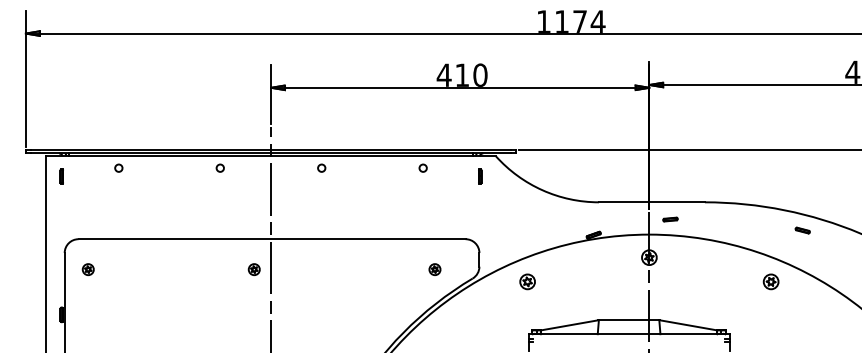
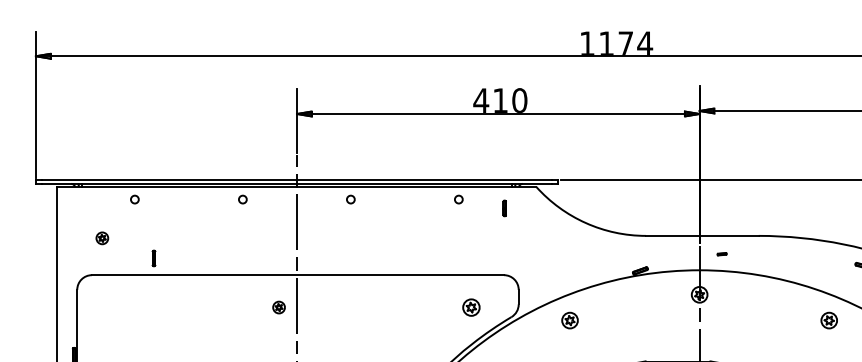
part: (61, 176) -> (153, 258), moved
part: (480, 176) -> (504, 208), moved
part: (670, 219) -> (722, 254), size x0.6
part: (87, 269) -> (101, 238), moved
part: (434, 269) -> (470, 307), size x1.4

